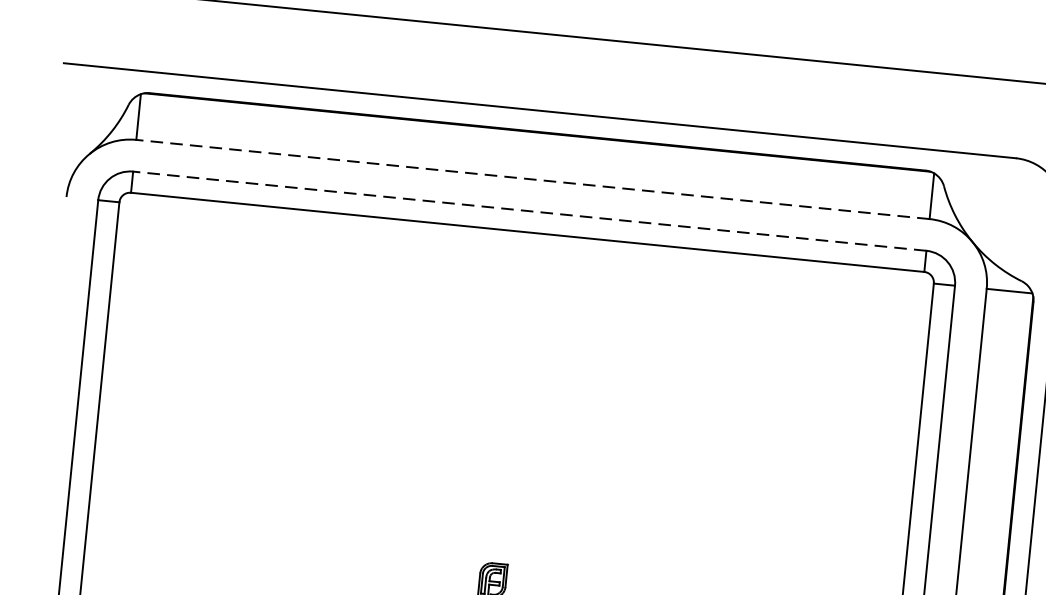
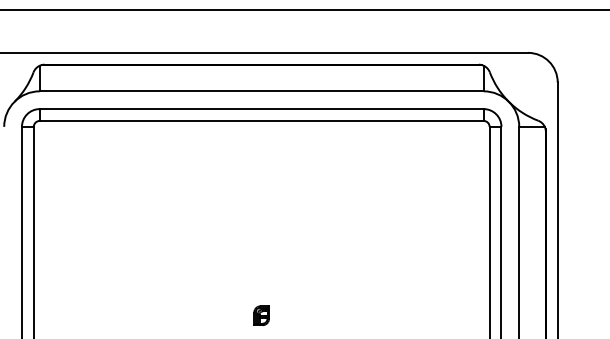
line: (532, 179) -> (261, 91), dashed -> solid
line: (529, 211) -> (261, 109), dashed -> solid

